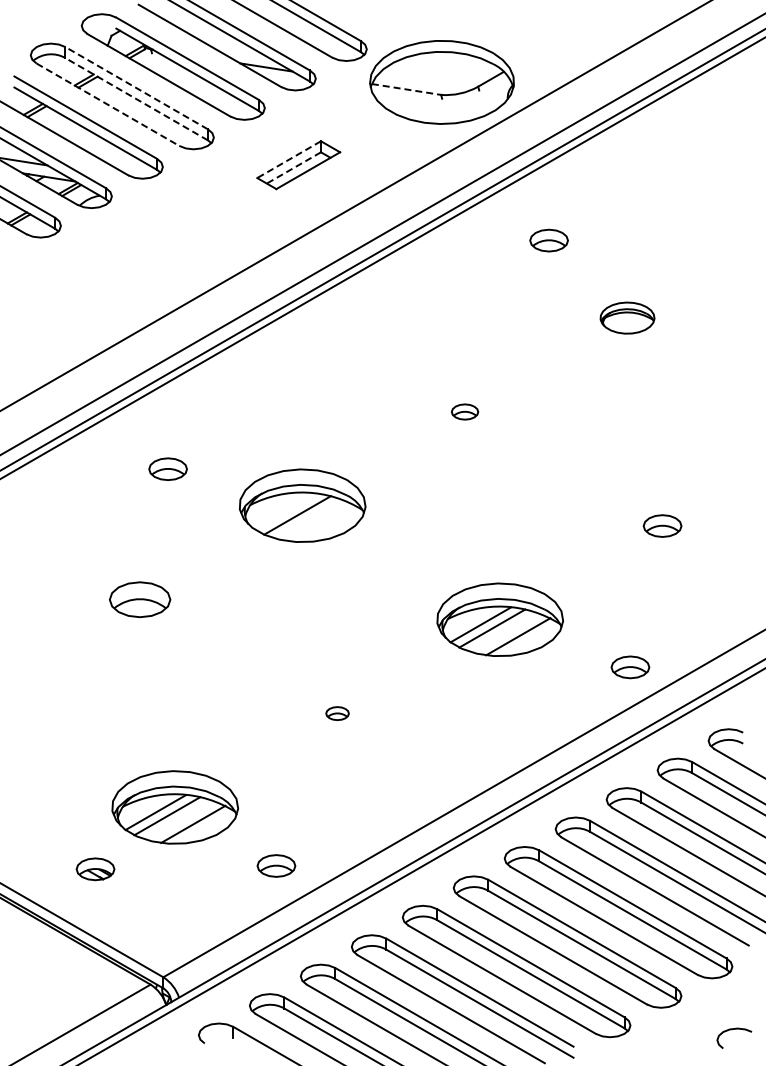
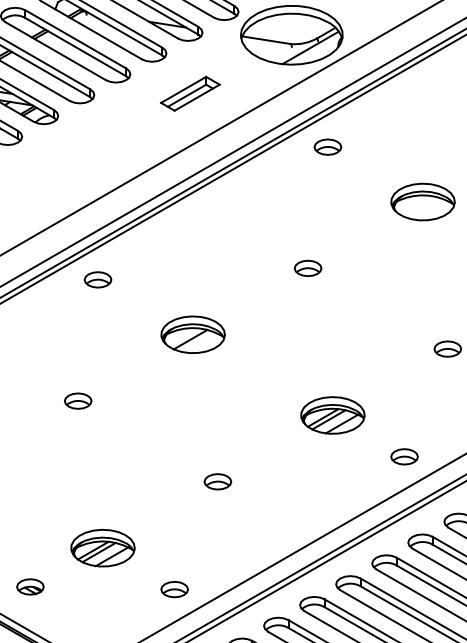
line: (136, 87) -> (75, 38), dashed -> solid
line: (406, 89) -> (266, 40), dashed -> solid
line: (136, 98) -> (75, 46), dashed -> solid
line: (468, 100) -> (310, 48), added
line: (108, 105) -> (55, 51), dashed -> solid
line: (289, 159) -> (183, 89), dashed -> solid
line: (293, 168) -> (186, 96), dashed -> solid
part: (548, 240) -> (327, 147), moved
part: (627, 317) -> (423, 201), size x1.67
part: (464, 411) -> (307, 268), size x1.43
part: (167, 468) -> (97, 279), moved
part: (302, 505) -> (193, 334), size x0.71
part: (139, 599) -> (77, 401), size x0.62
part: (499, 619) -> (332, 415), size x0.71
part: (630, 667) -> (404, 456), moved
part: (337, 713) -> (217, 481), size x1.67
part: (174, 807) -> (102, 548), size x0.71
part: (95, 869) -> (30, 587), moved

